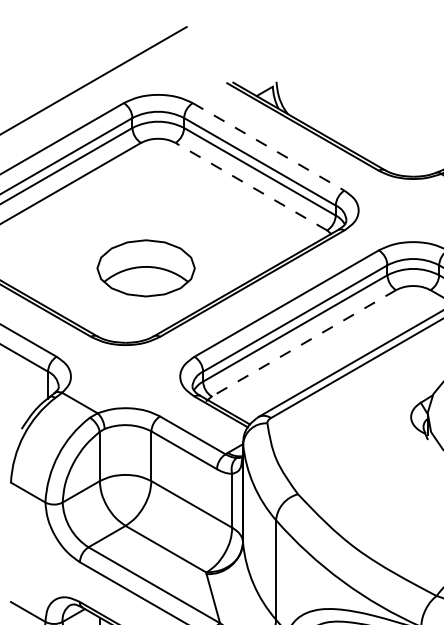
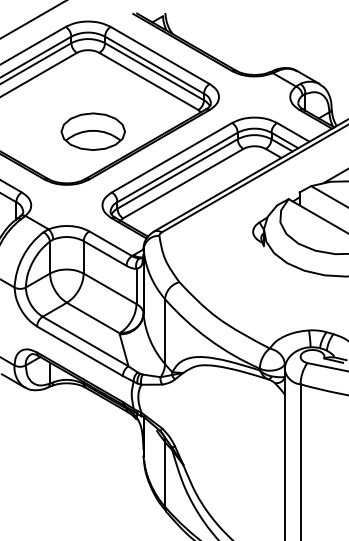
line: (269, 146) -> (160, 55), dashed -> solid
line: (250, 186) -> (148, 81), dashed -> solid
part: (144, 267) -> (92, 131), moved
line: (302, 343) -> (182, 183), dashed -> solid

